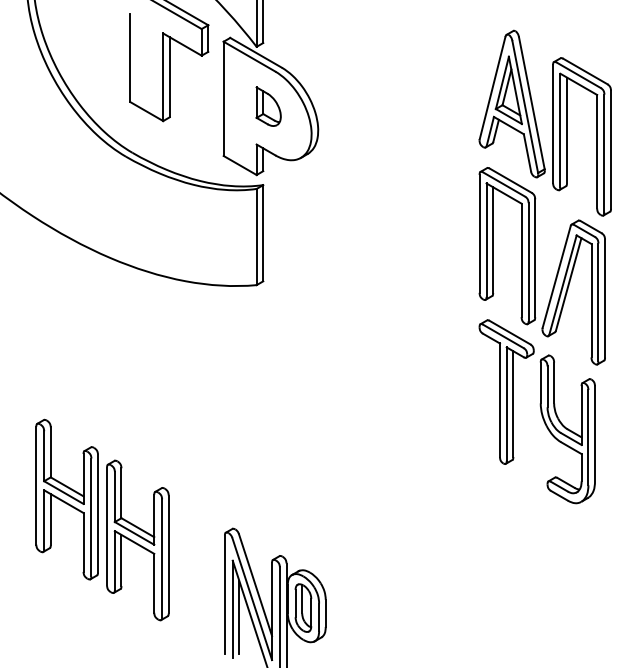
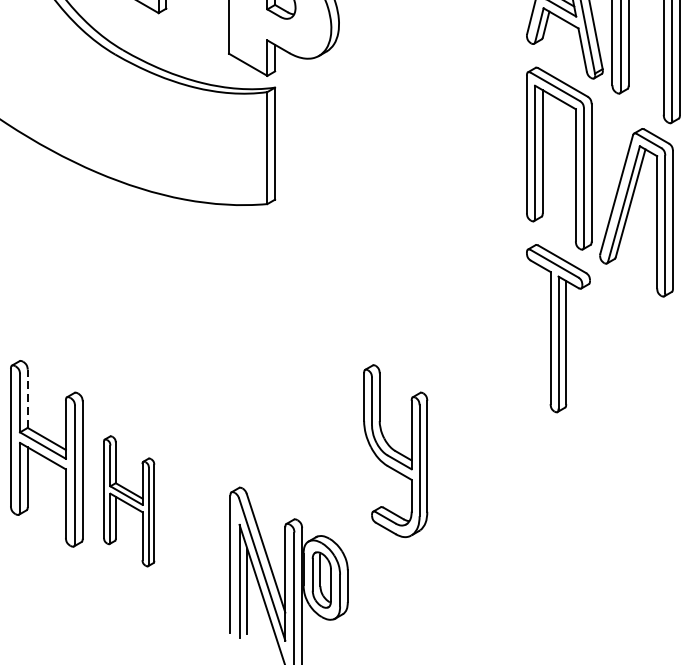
part: (567, 429) -> (395, 451), moved
line: (50, 452) -> (27, 398), solid -> dashed
part: (137, 540) -> (128, 501), size x0.7

